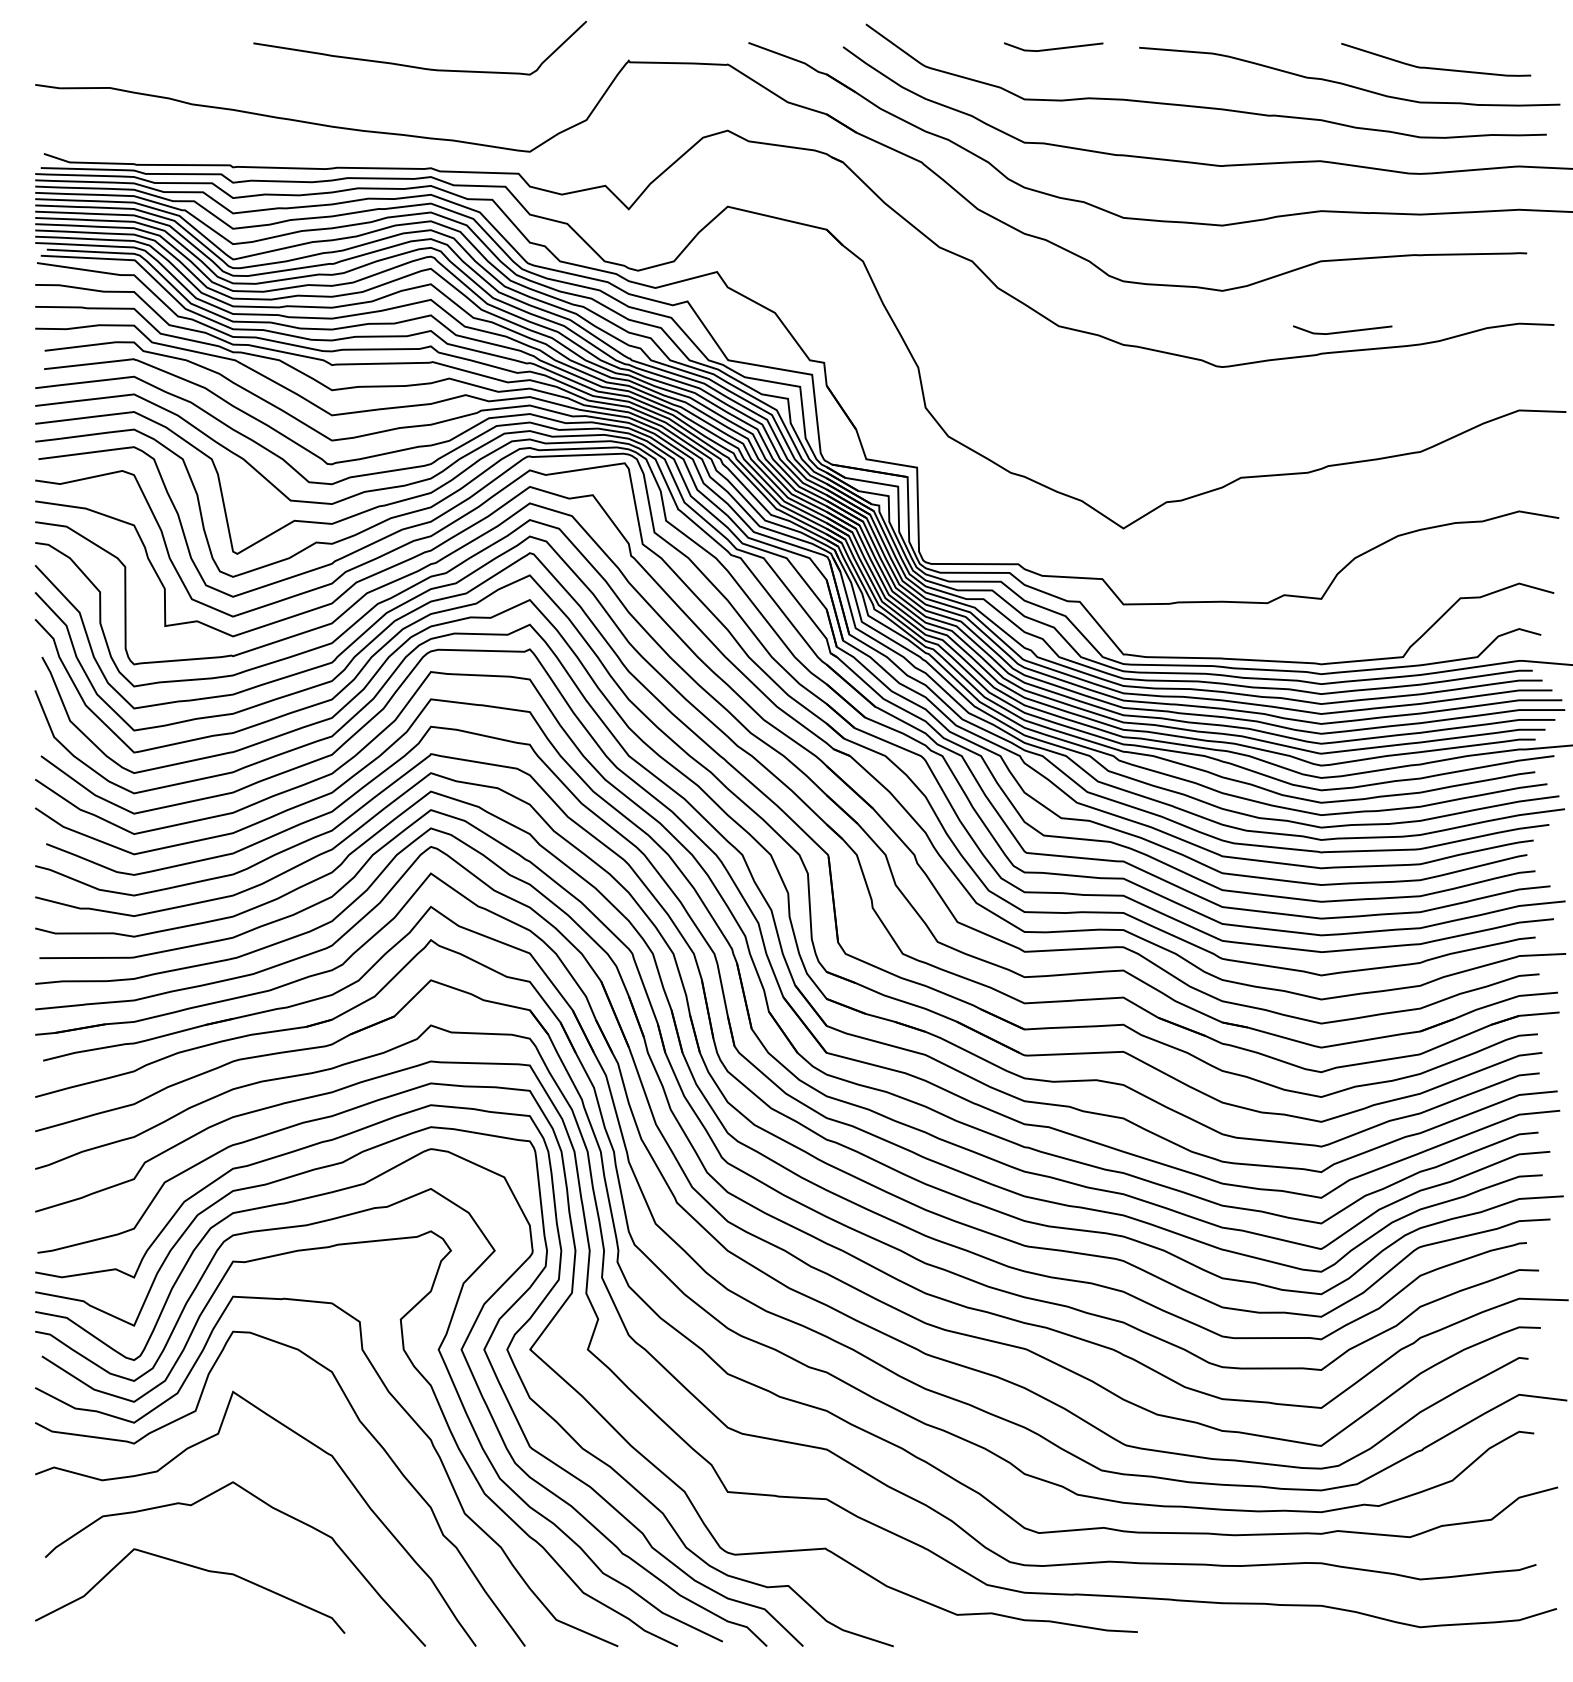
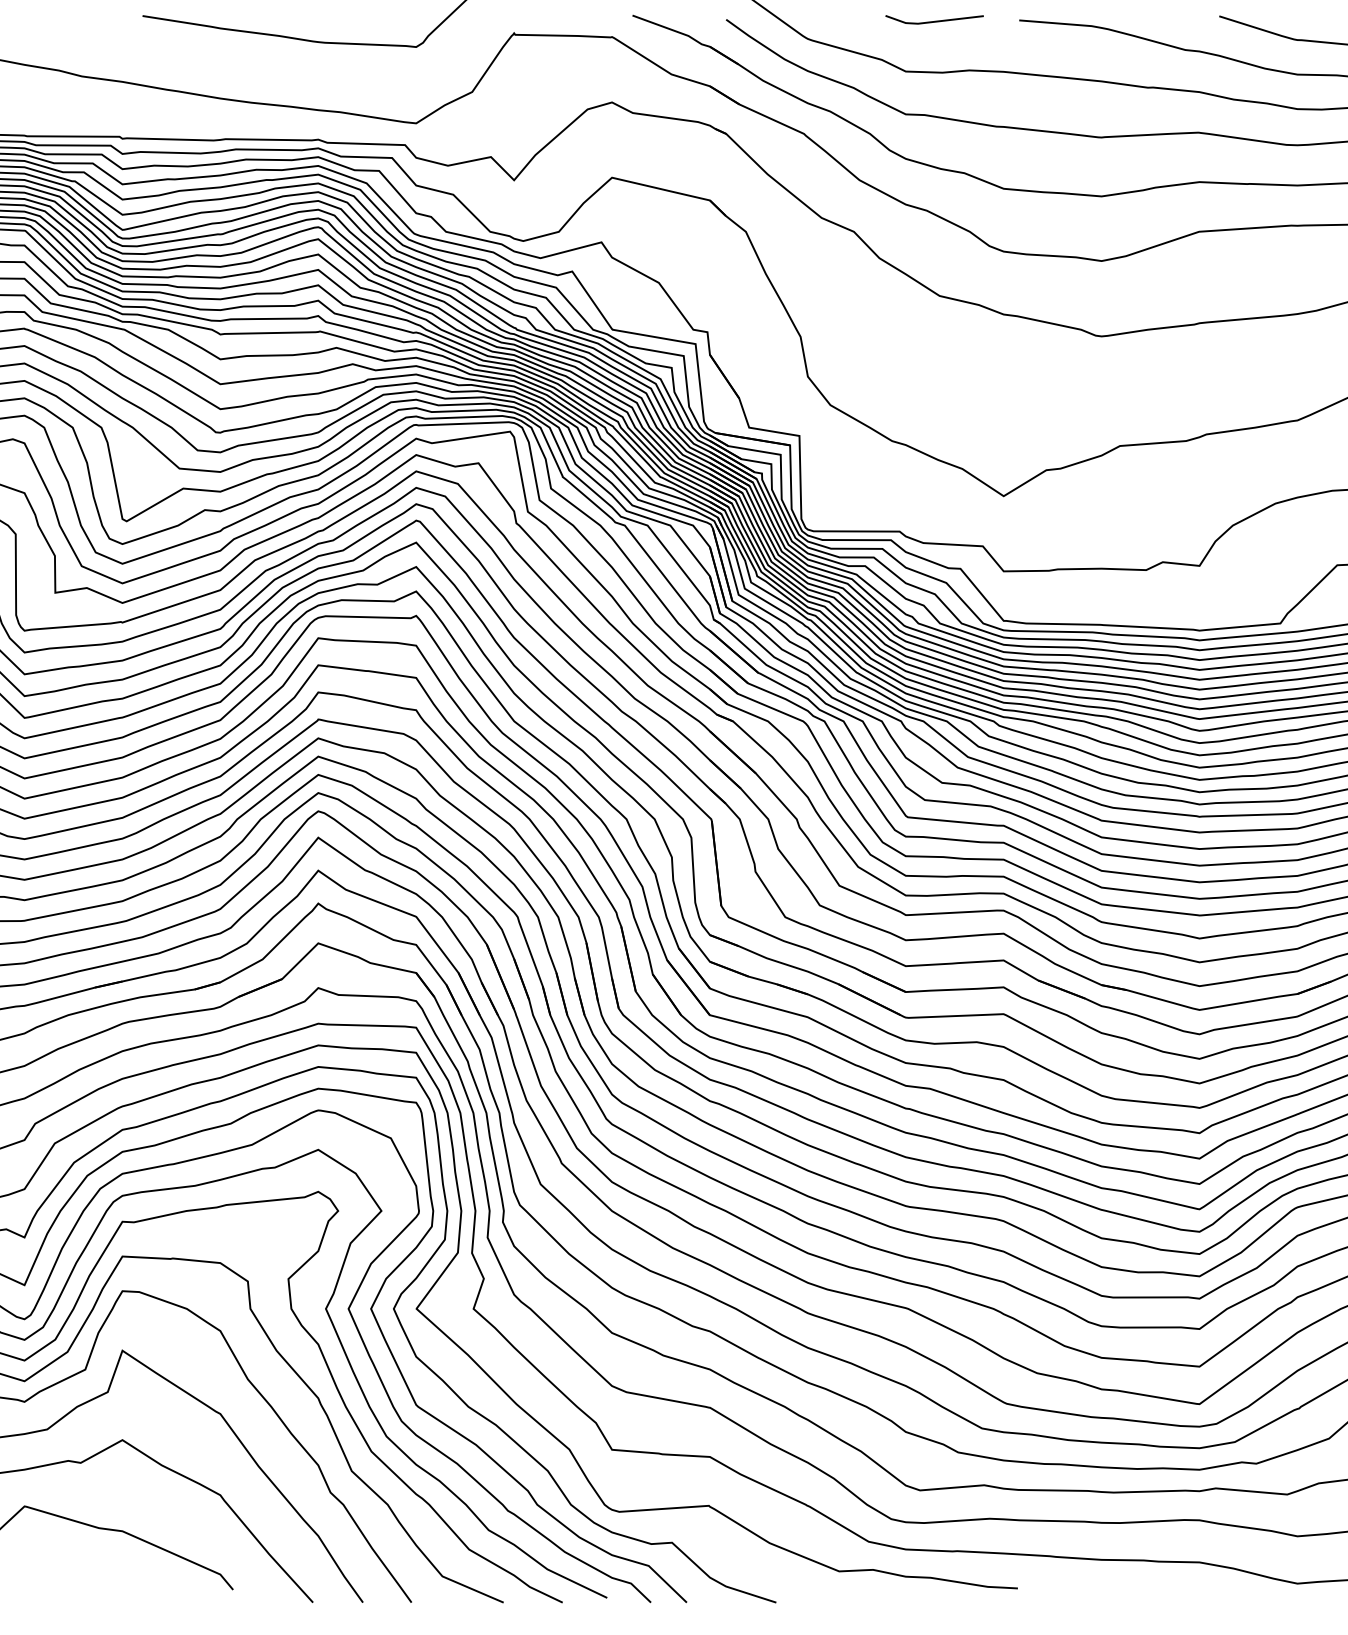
line: (1342, 331) -> (1220, 301), removed

